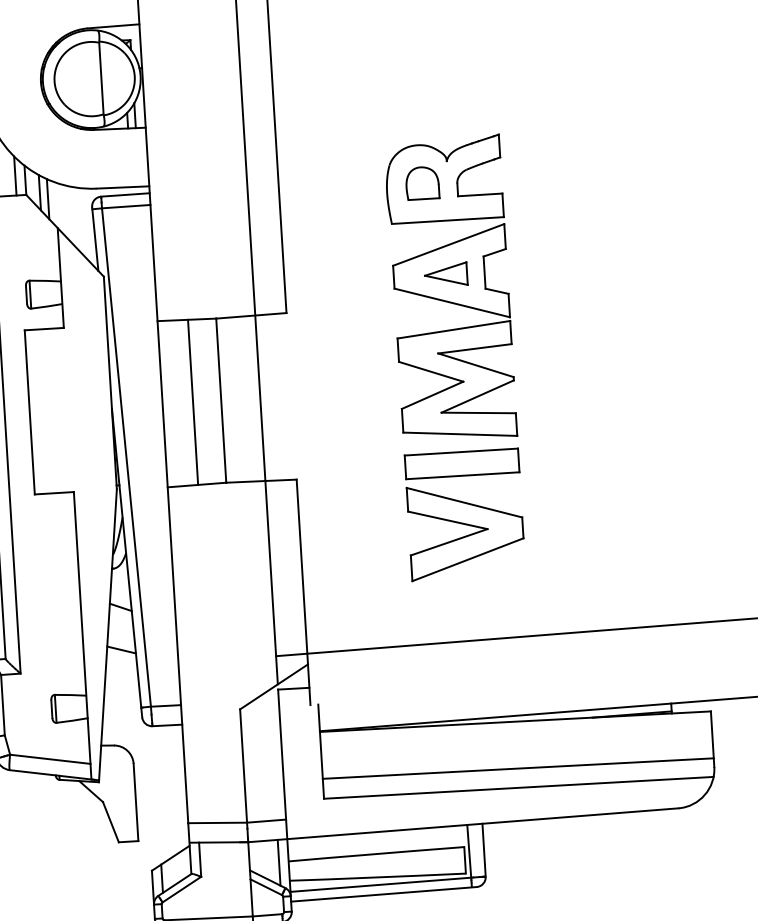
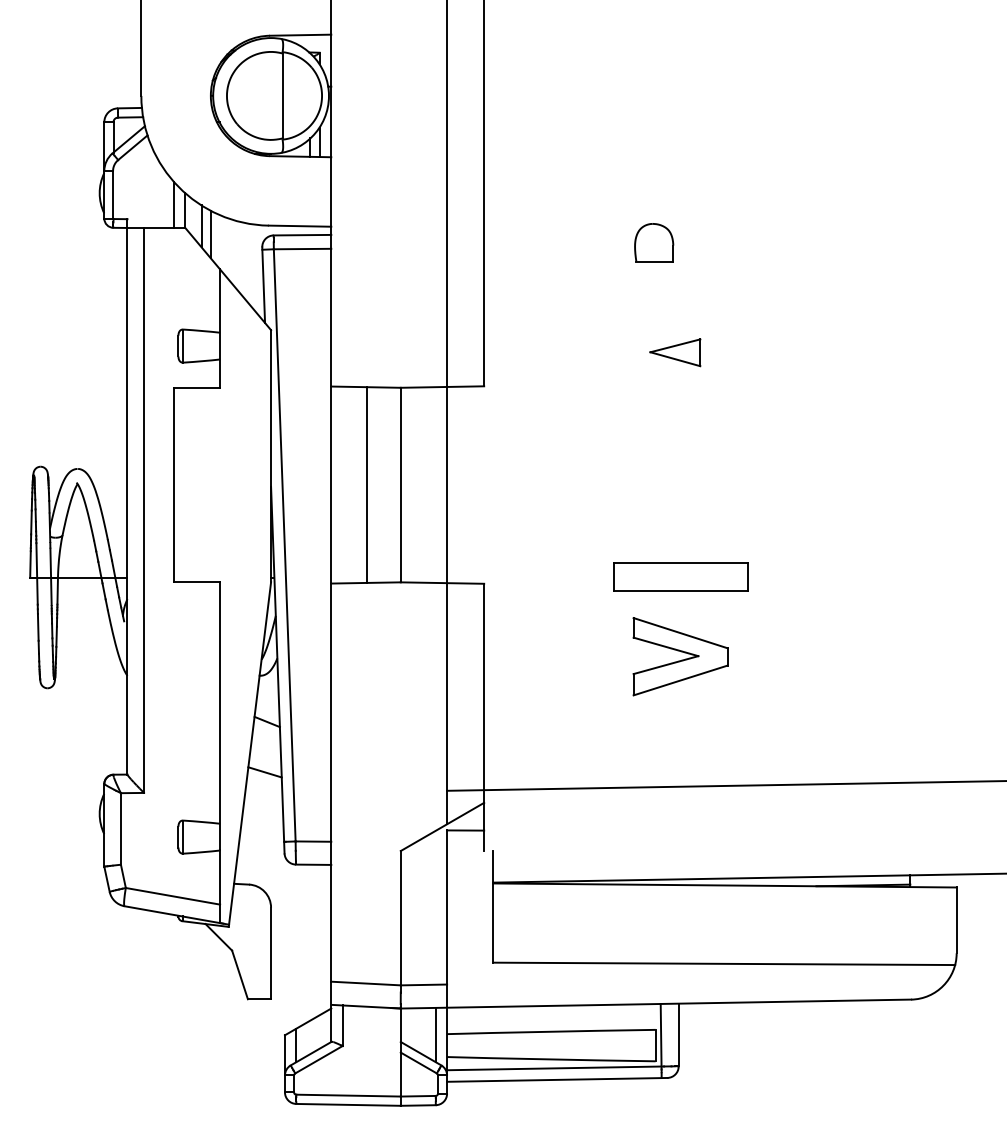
part: (450, 287) -> (679, 368), removed
part: (466, 530) -> (680, 656), size x0.7
line: (517, 768) -> (724, 941), removed

